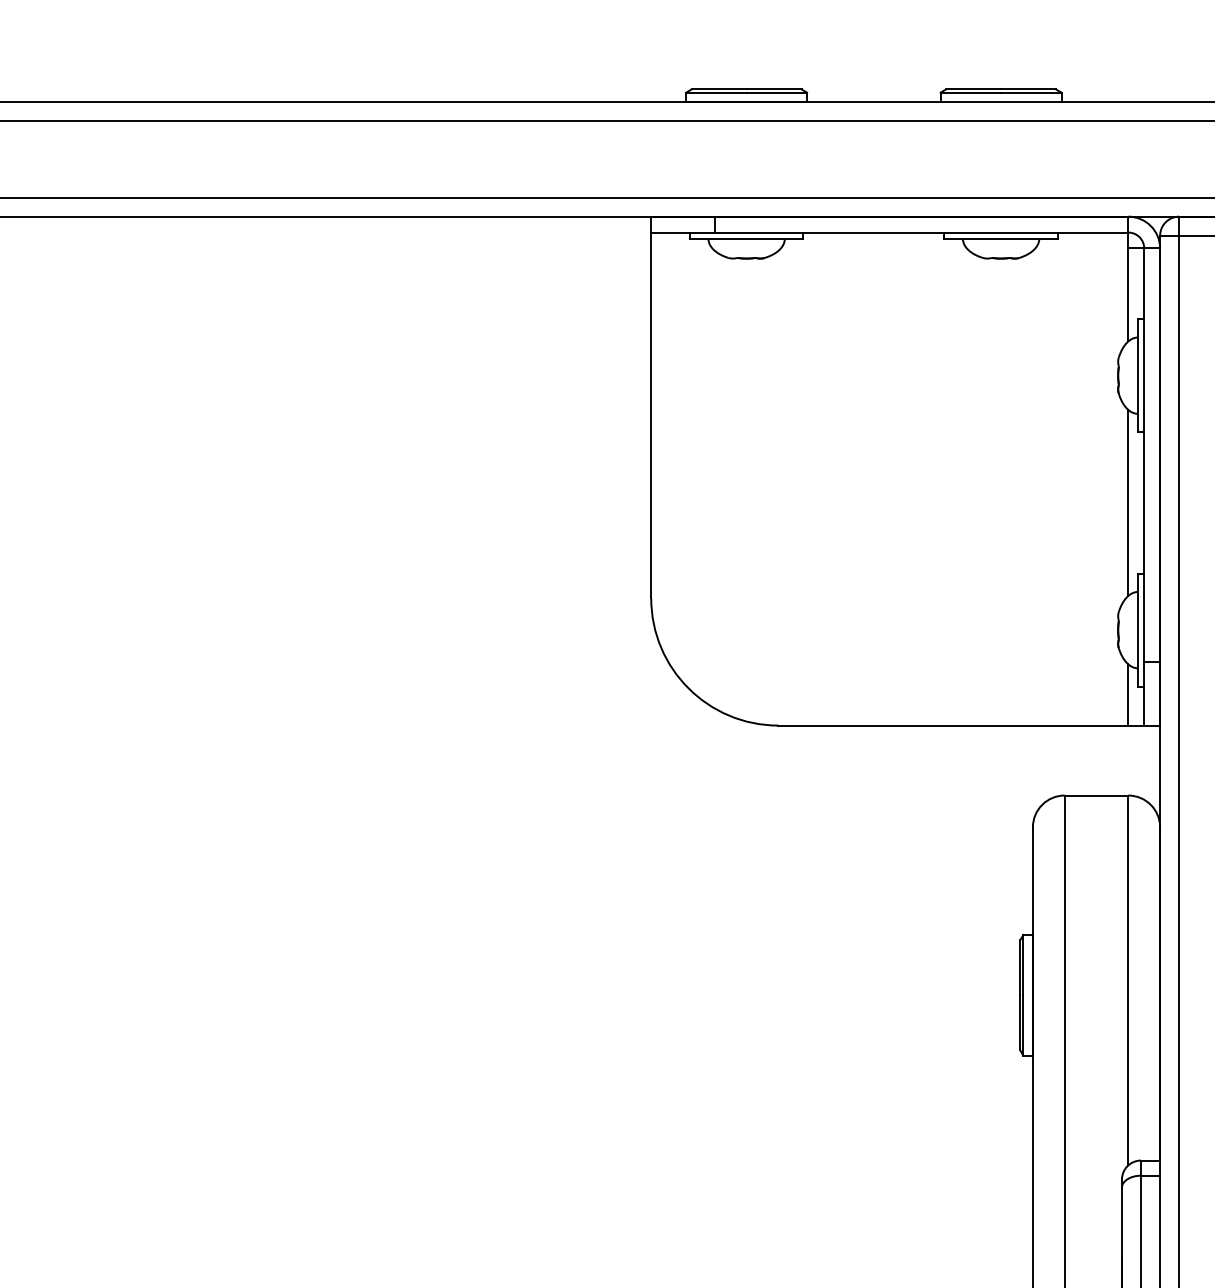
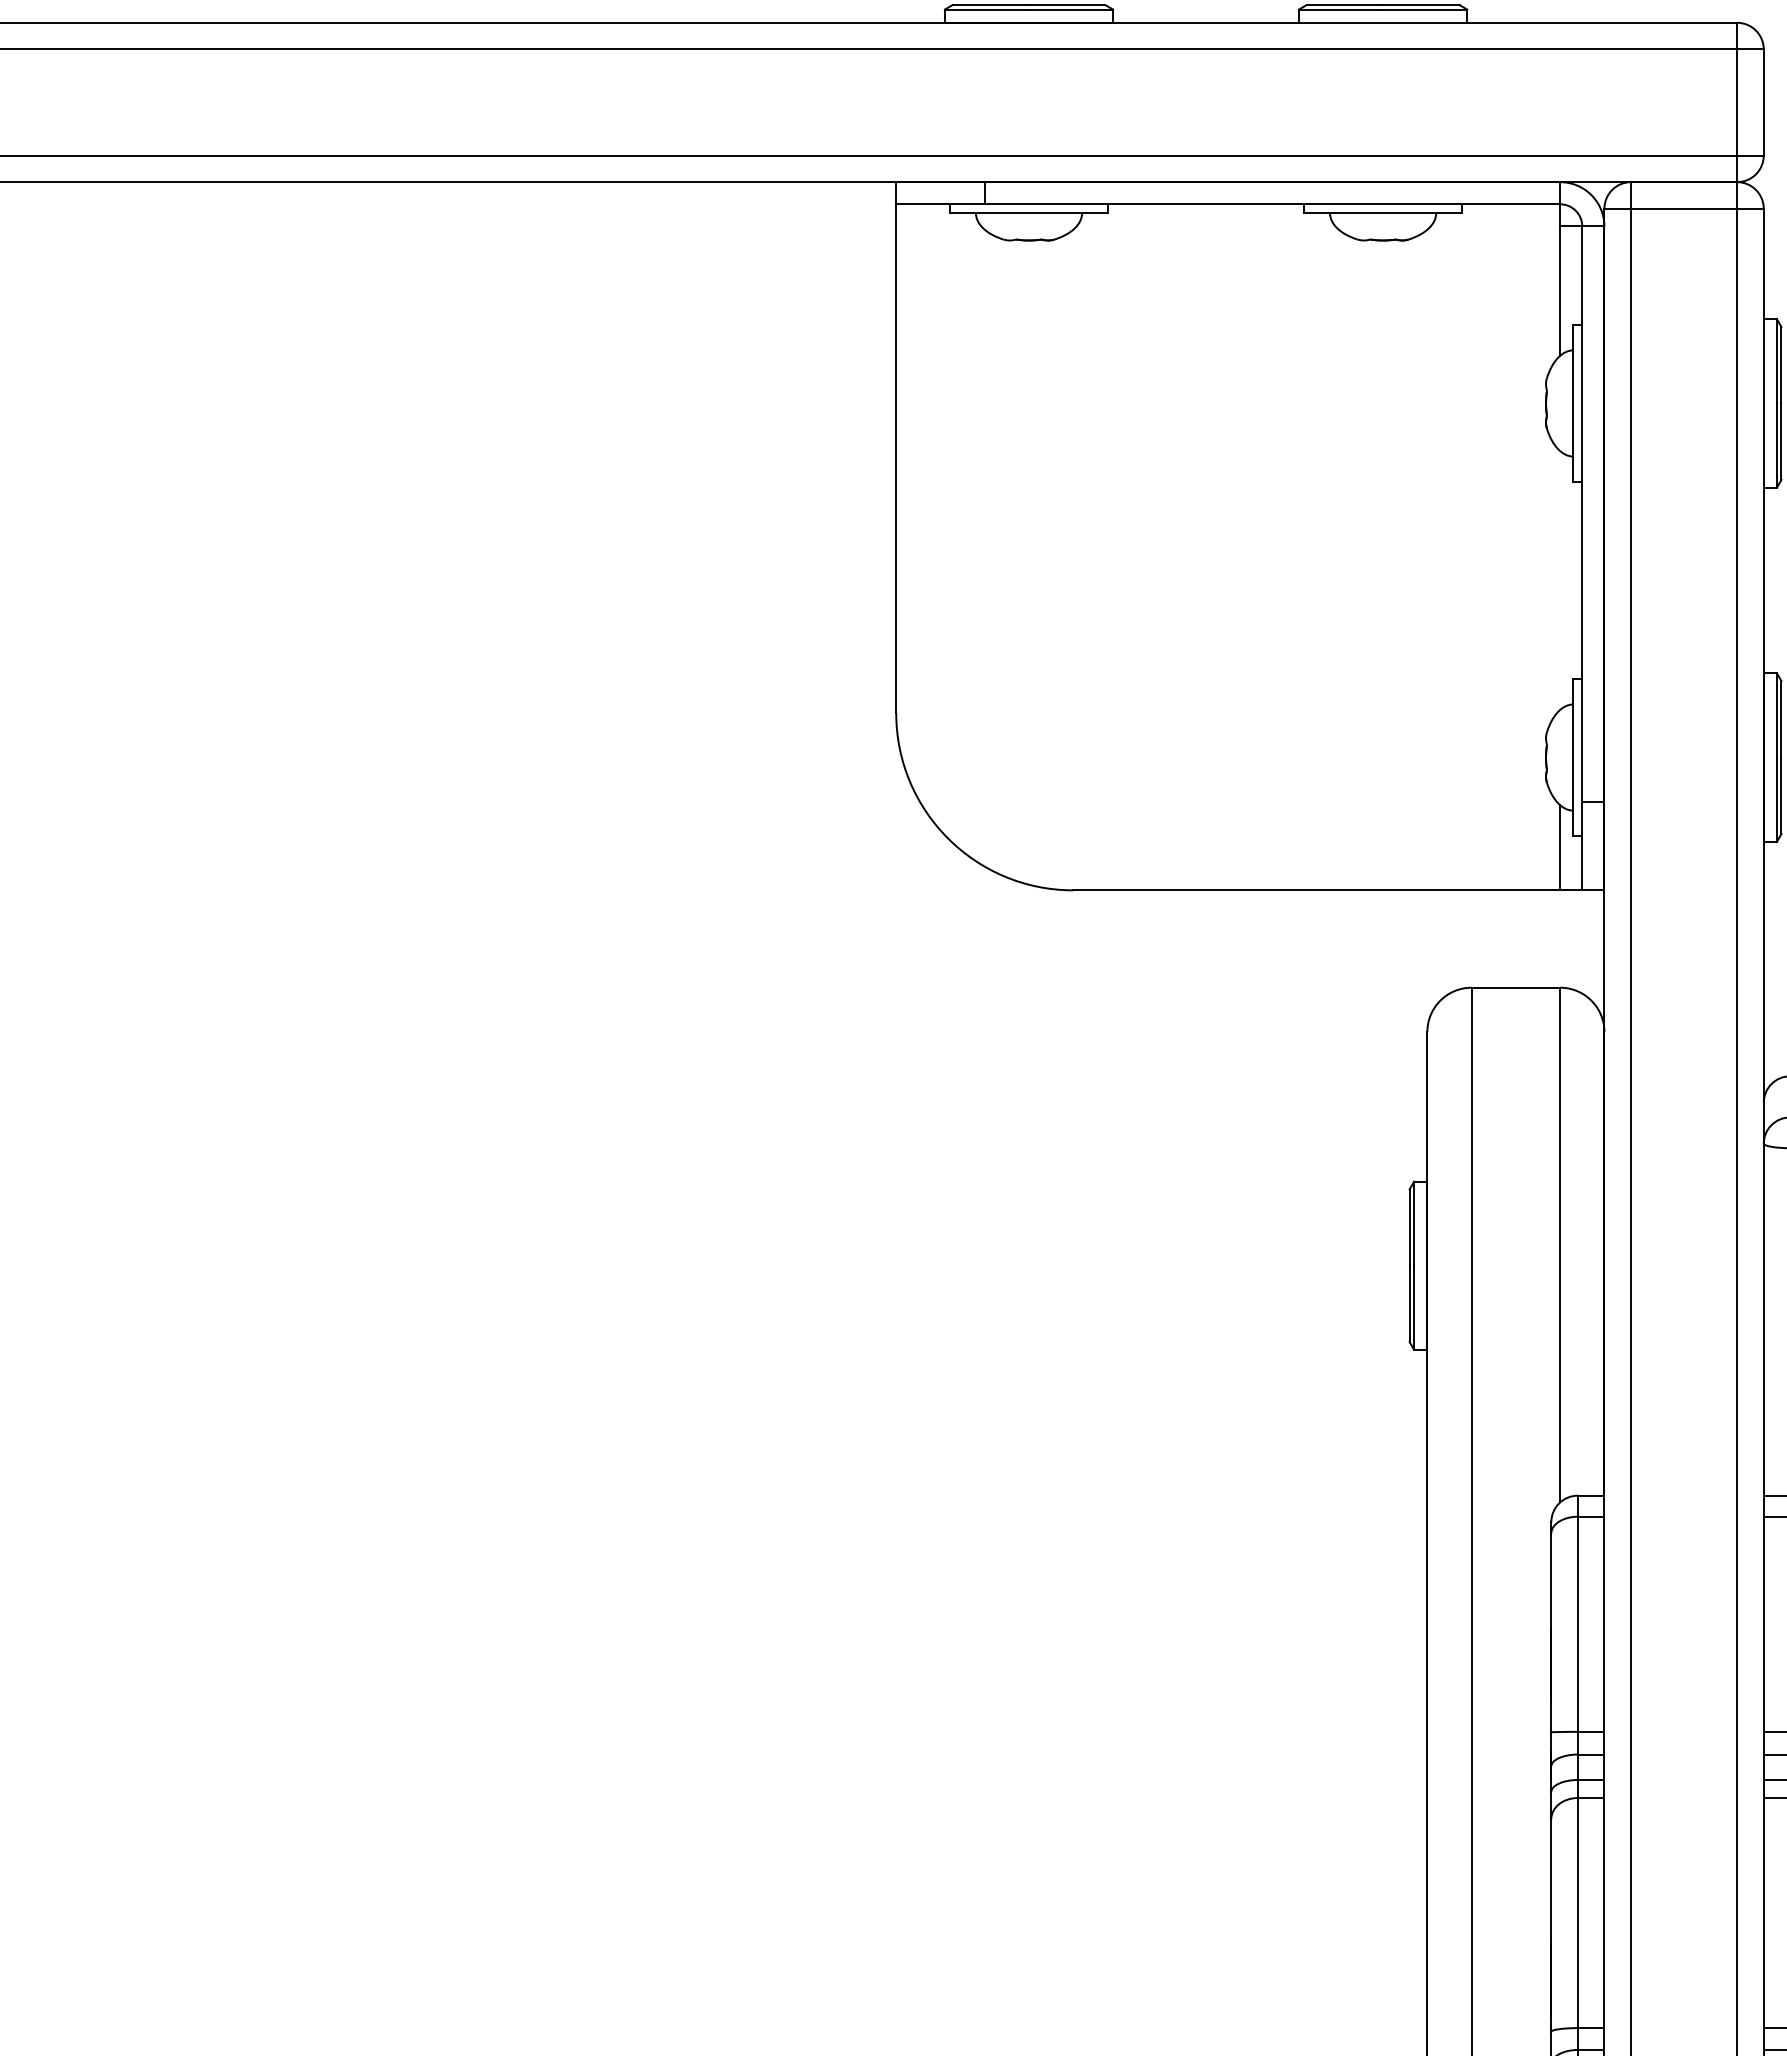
line: (1128, 502) -> (1560, 580), removed

